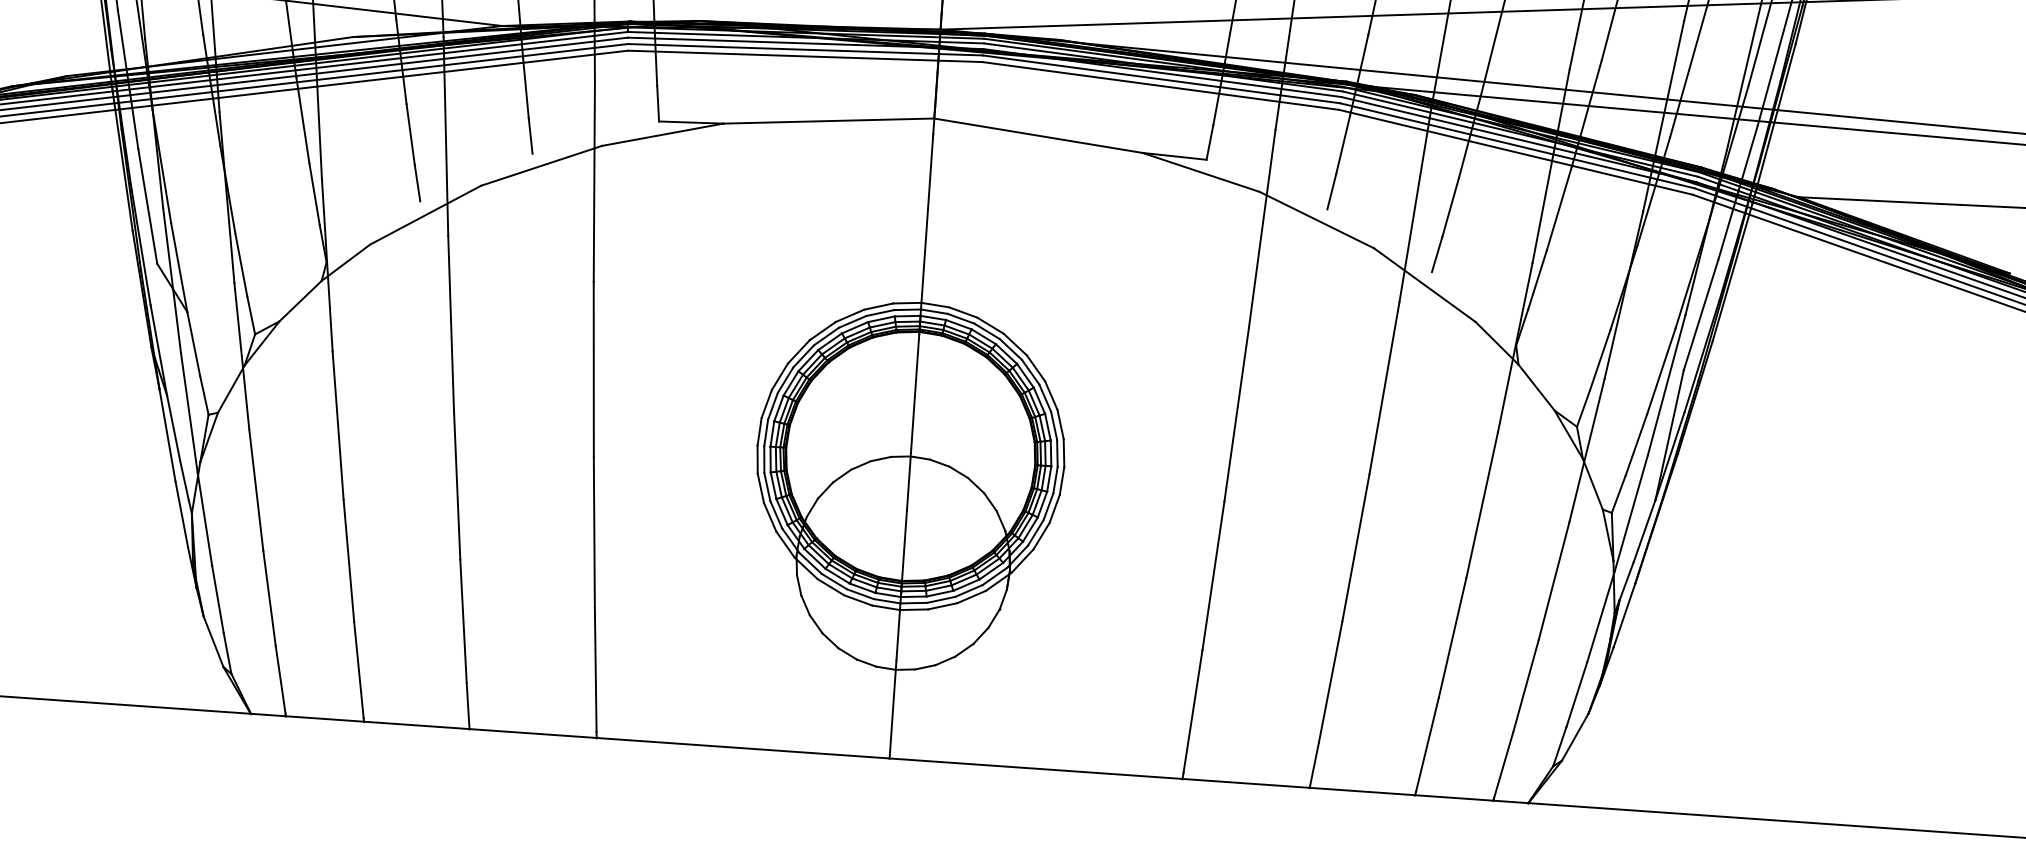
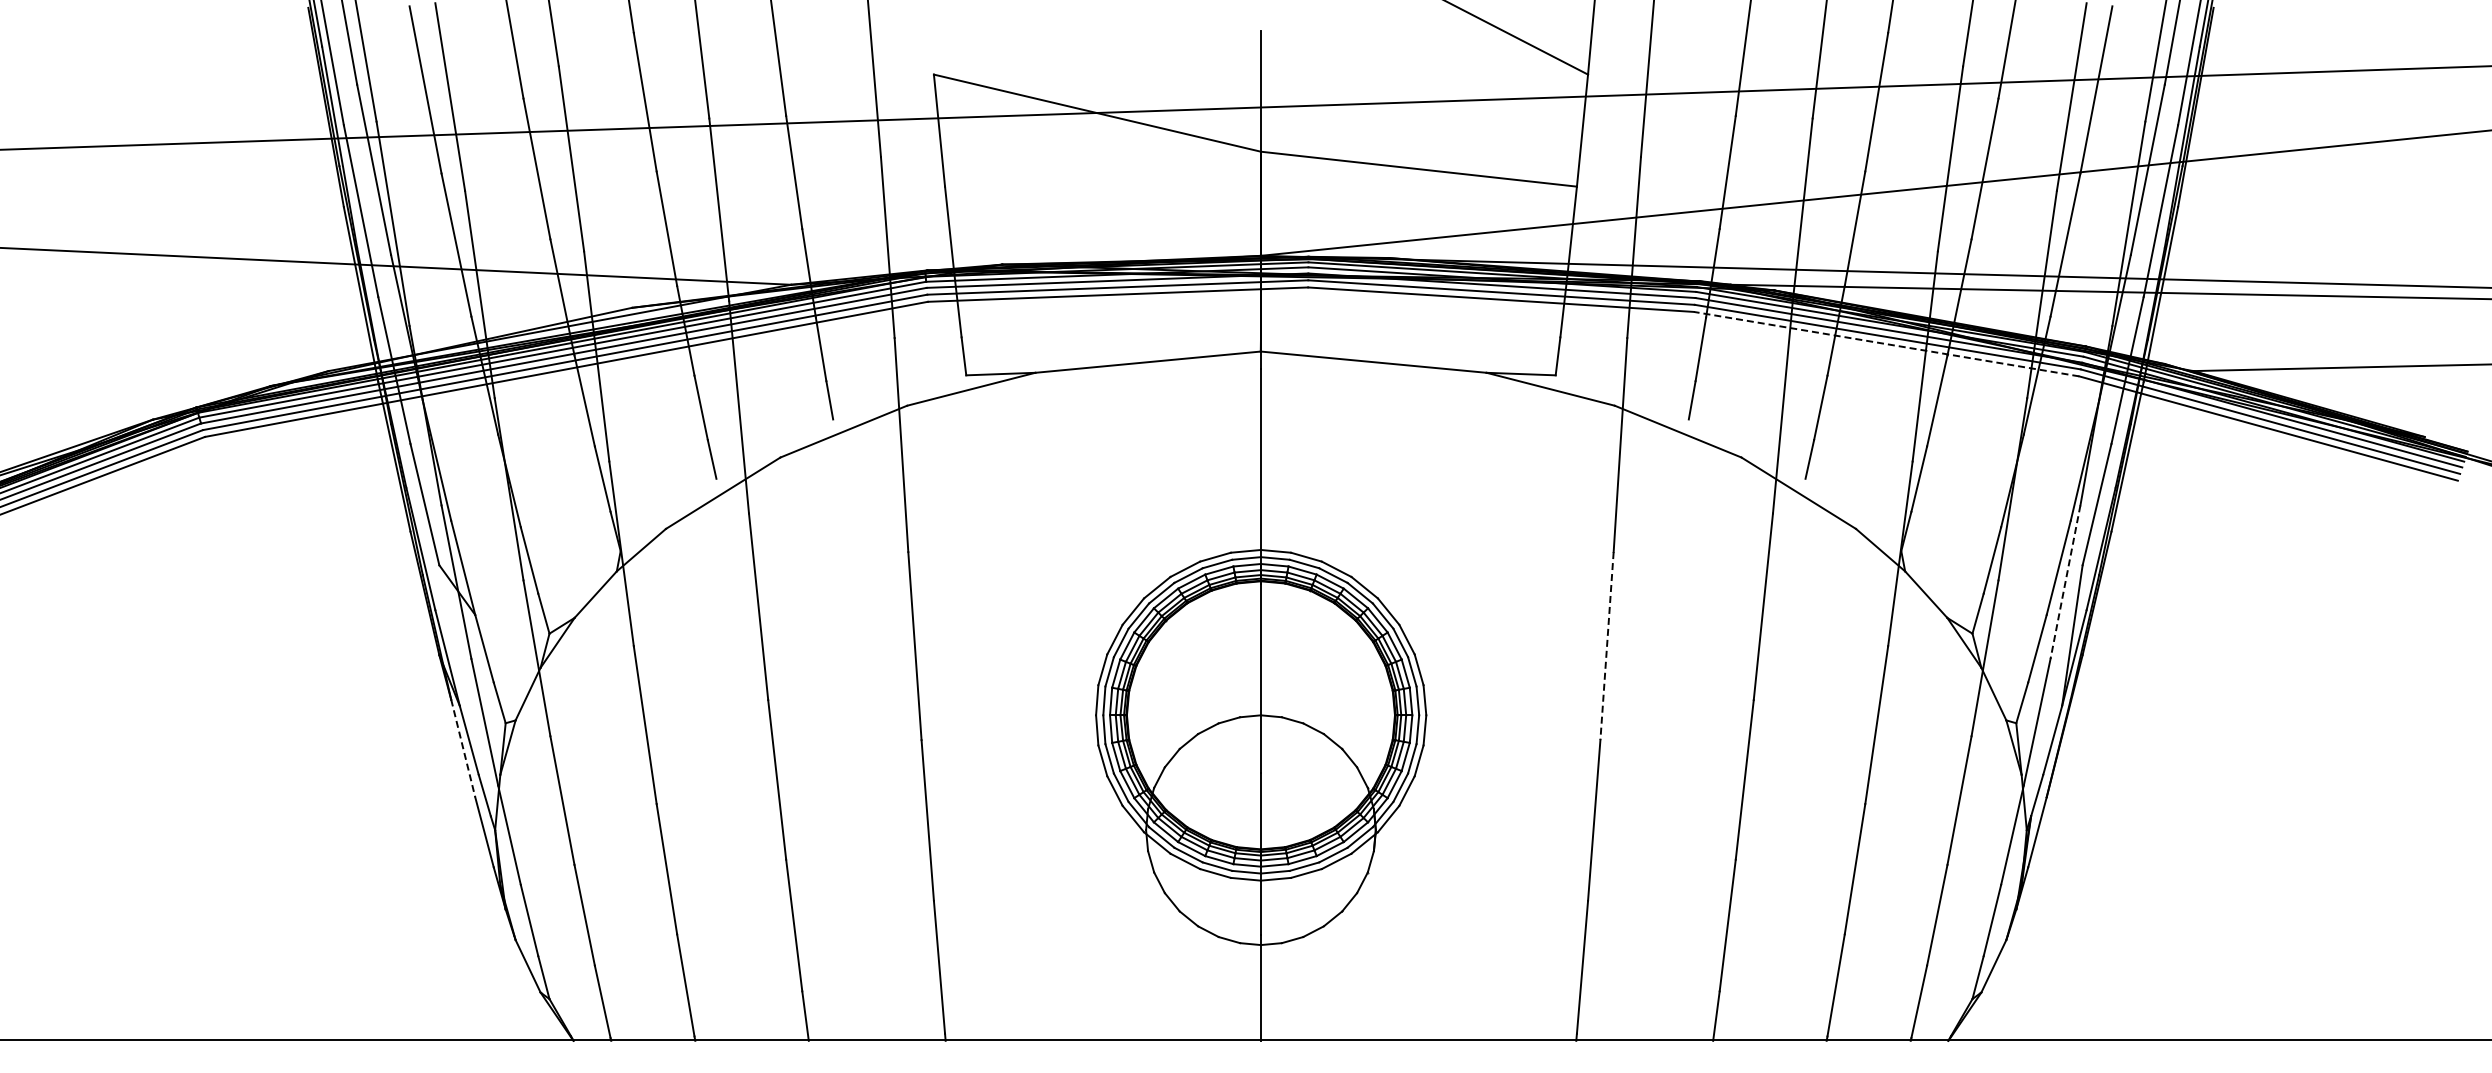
line: (1515, 152) -> (1886, 344), solid -> dashed
line: (1666, 385) -> (2065, 582), solid -> dashed
line: (1237, 415) -> (1607, 646), solid -> dashed
line: (167, 435) -> (463, 748), solid -> dashed

